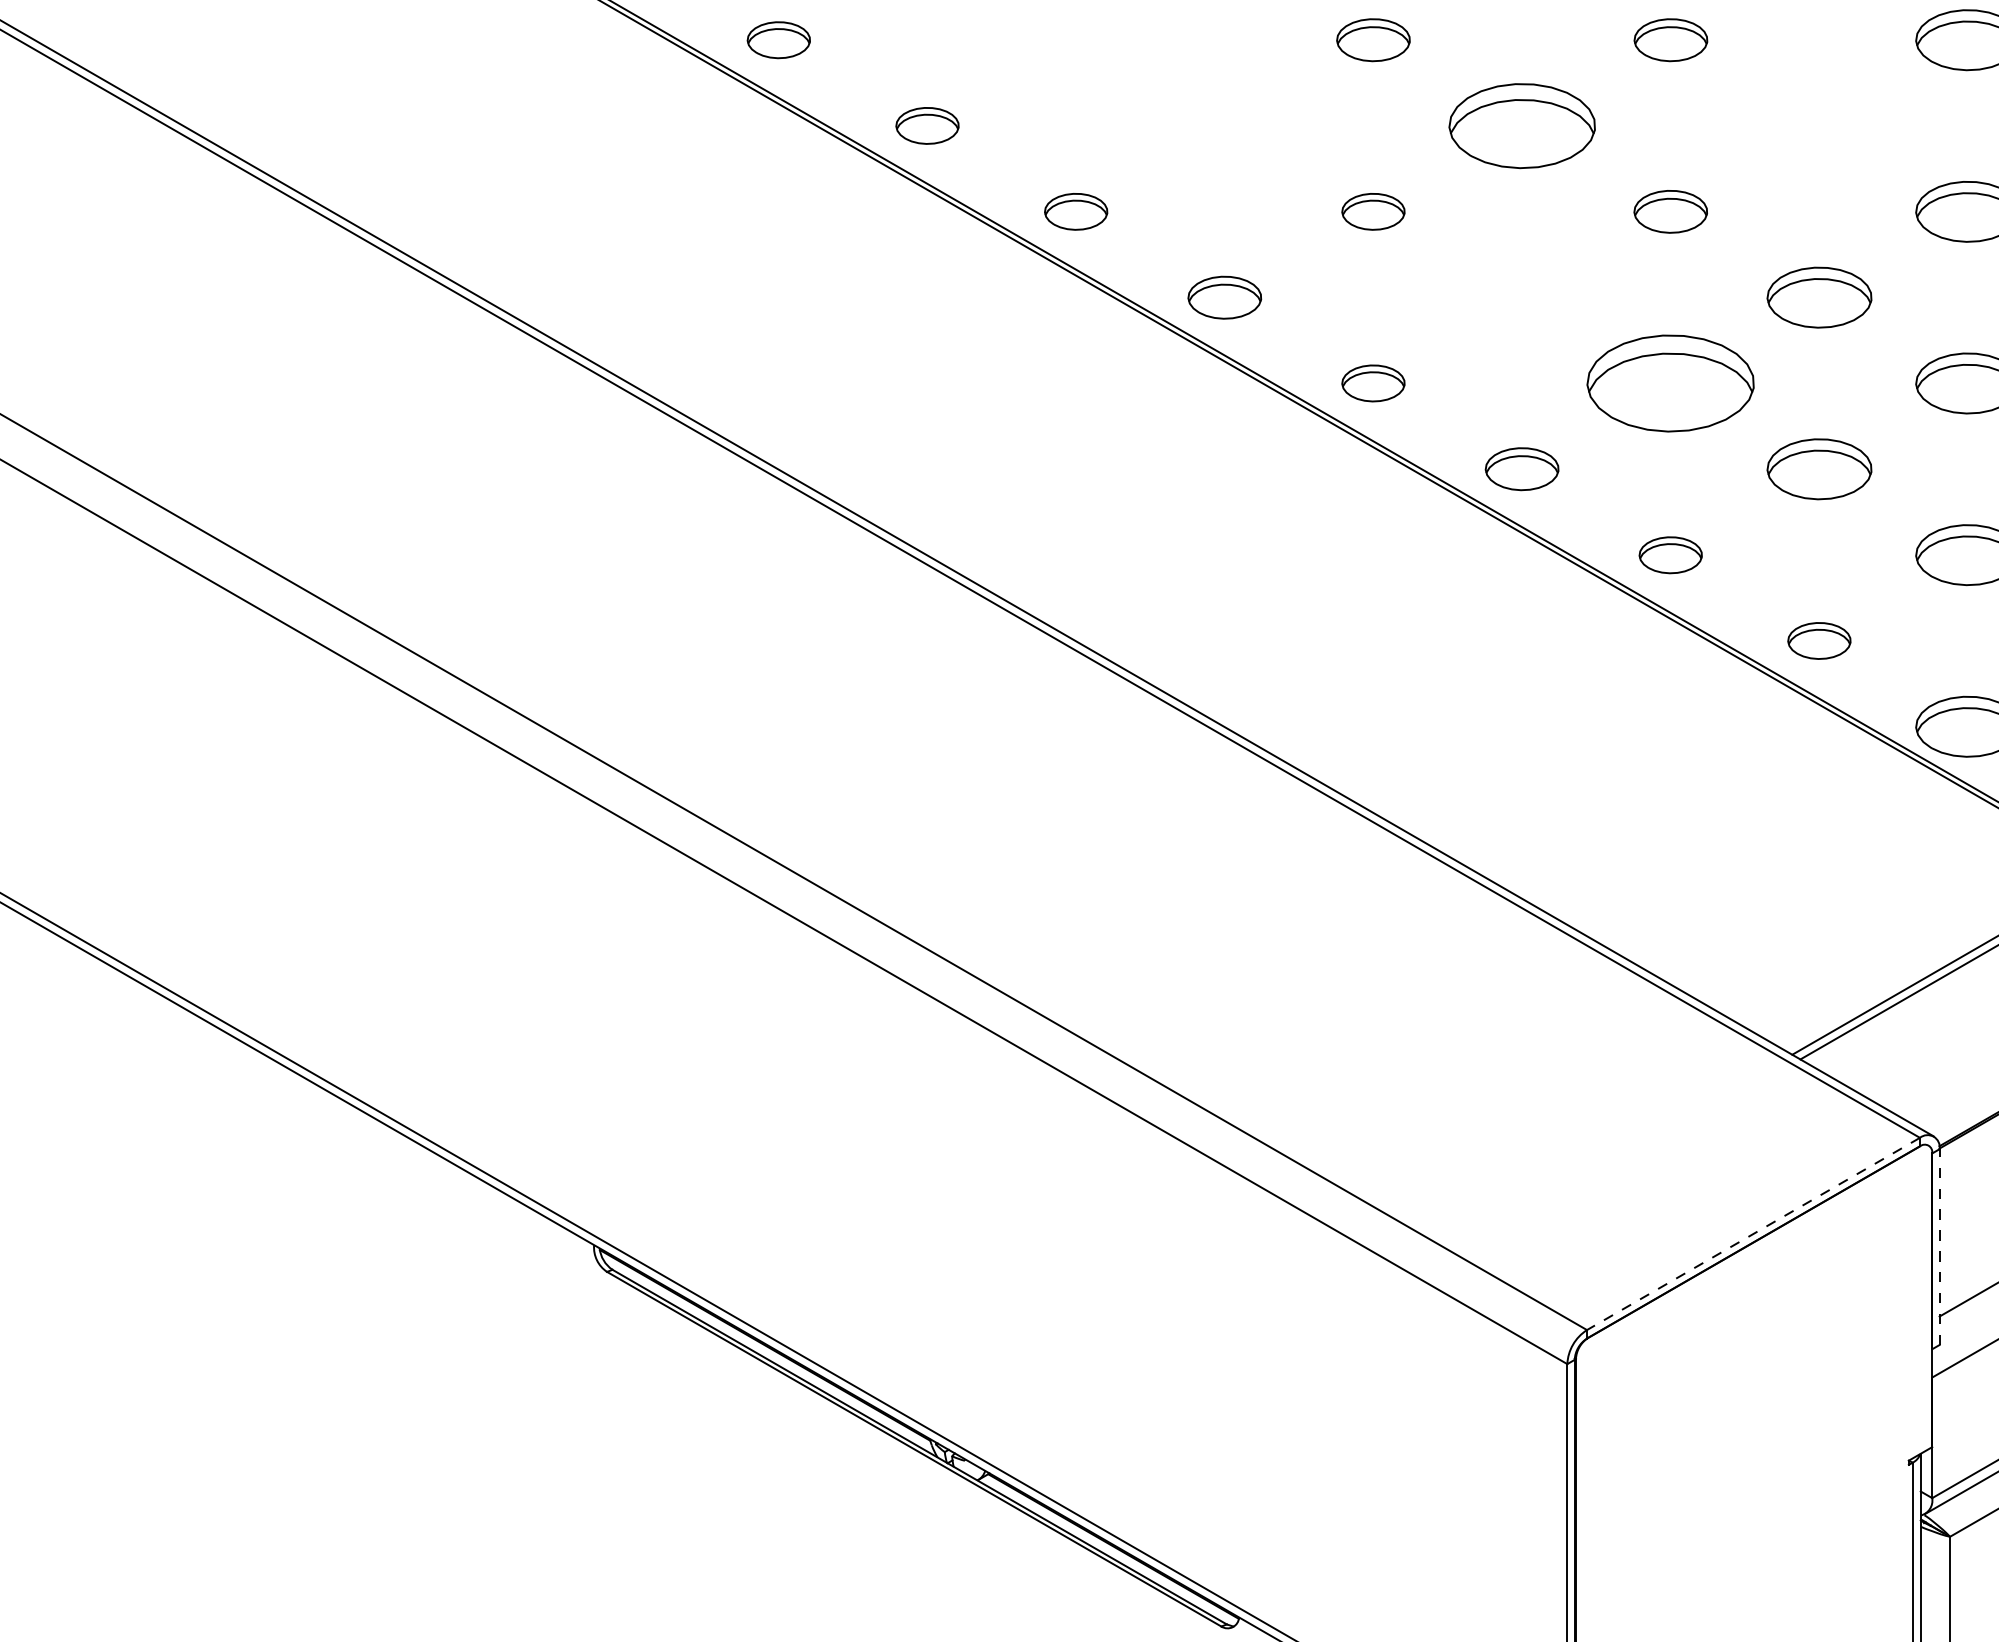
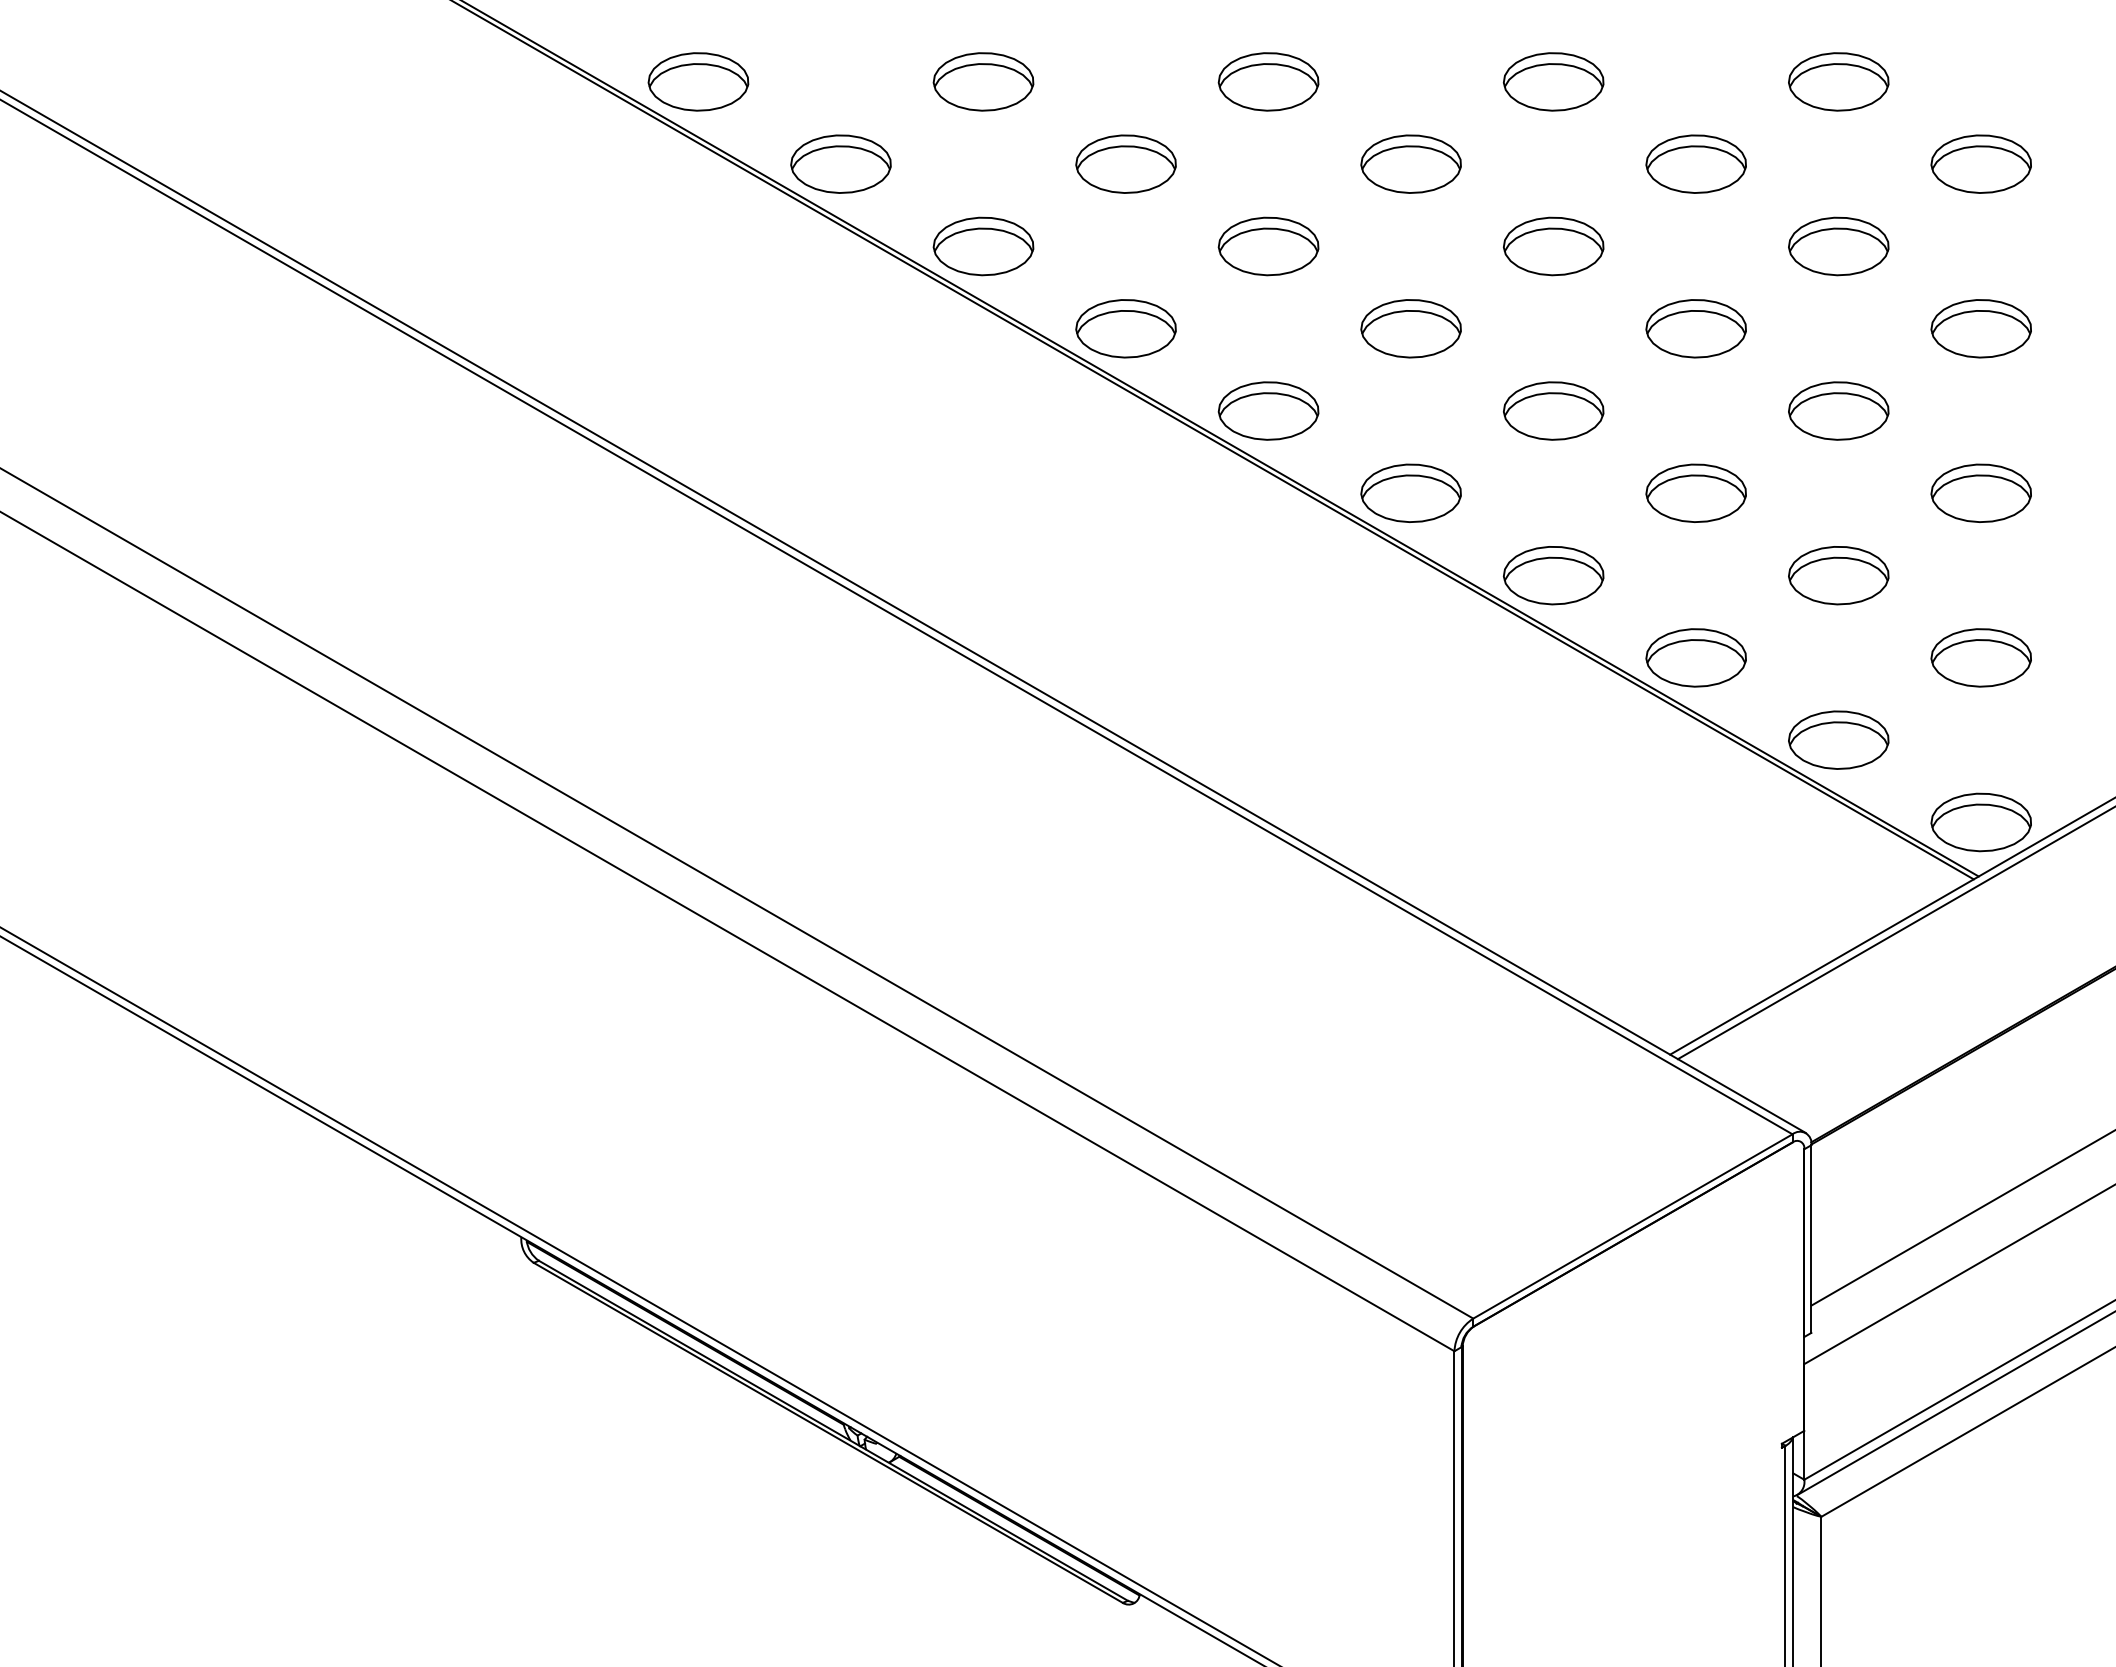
part: (778, 39) -> (698, 81), size x1.67
part: (1076, 39) -> (983, 81), added
part: (1373, 39) -> (1268, 81), size x1.43
part: (1670, 39) -> (1553, 81), size x1.43
part: (926, 125) -> (840, 163), size x1.67
part: (1224, 125) -> (1125, 163), added
part: (1521, 125) -> (1410, 163), size x0.71
part: (1818, 125) -> (1695, 163), added
part: (1076, 211) -> (983, 246), size x1.67
part: (1373, 211) -> (1268, 246), size x1.67
part: (1670, 211) -> (1553, 246), size x1.43
part: (1224, 297) -> (1125, 328), size x1.43
part: (1521, 297) -> (1410, 328), added
part: (1373, 382) -> (1268, 410), size x1.67
part: (1670, 382) -> (1553, 410), size x0.62
part: (1521, 468) -> (1410, 492), size x1.43
part: (1670, 555) -> (1553, 575), size x1.67
part: (1818, 640) -> (1695, 657), size x1.67
line: (1753, 1233) -> (1632, 1226), dashed -> solid
line: (1939, 1247) -> (1811, 1239), dashed -> solid

